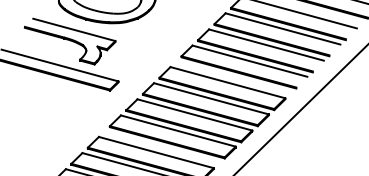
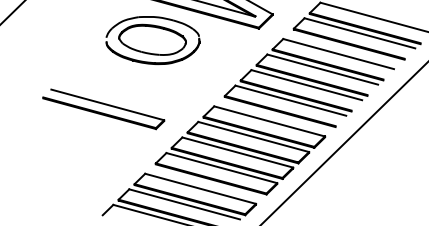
part: (70, 41) -> (117, 81), removed

